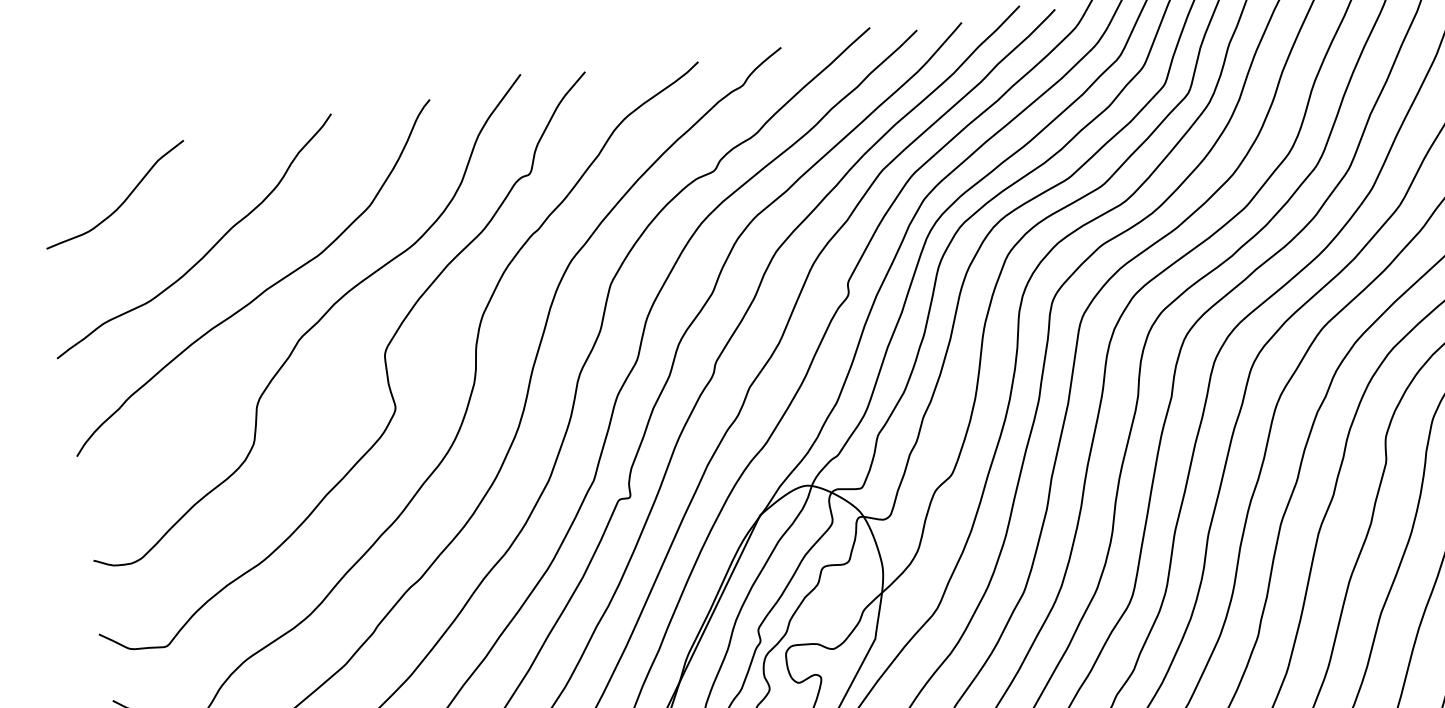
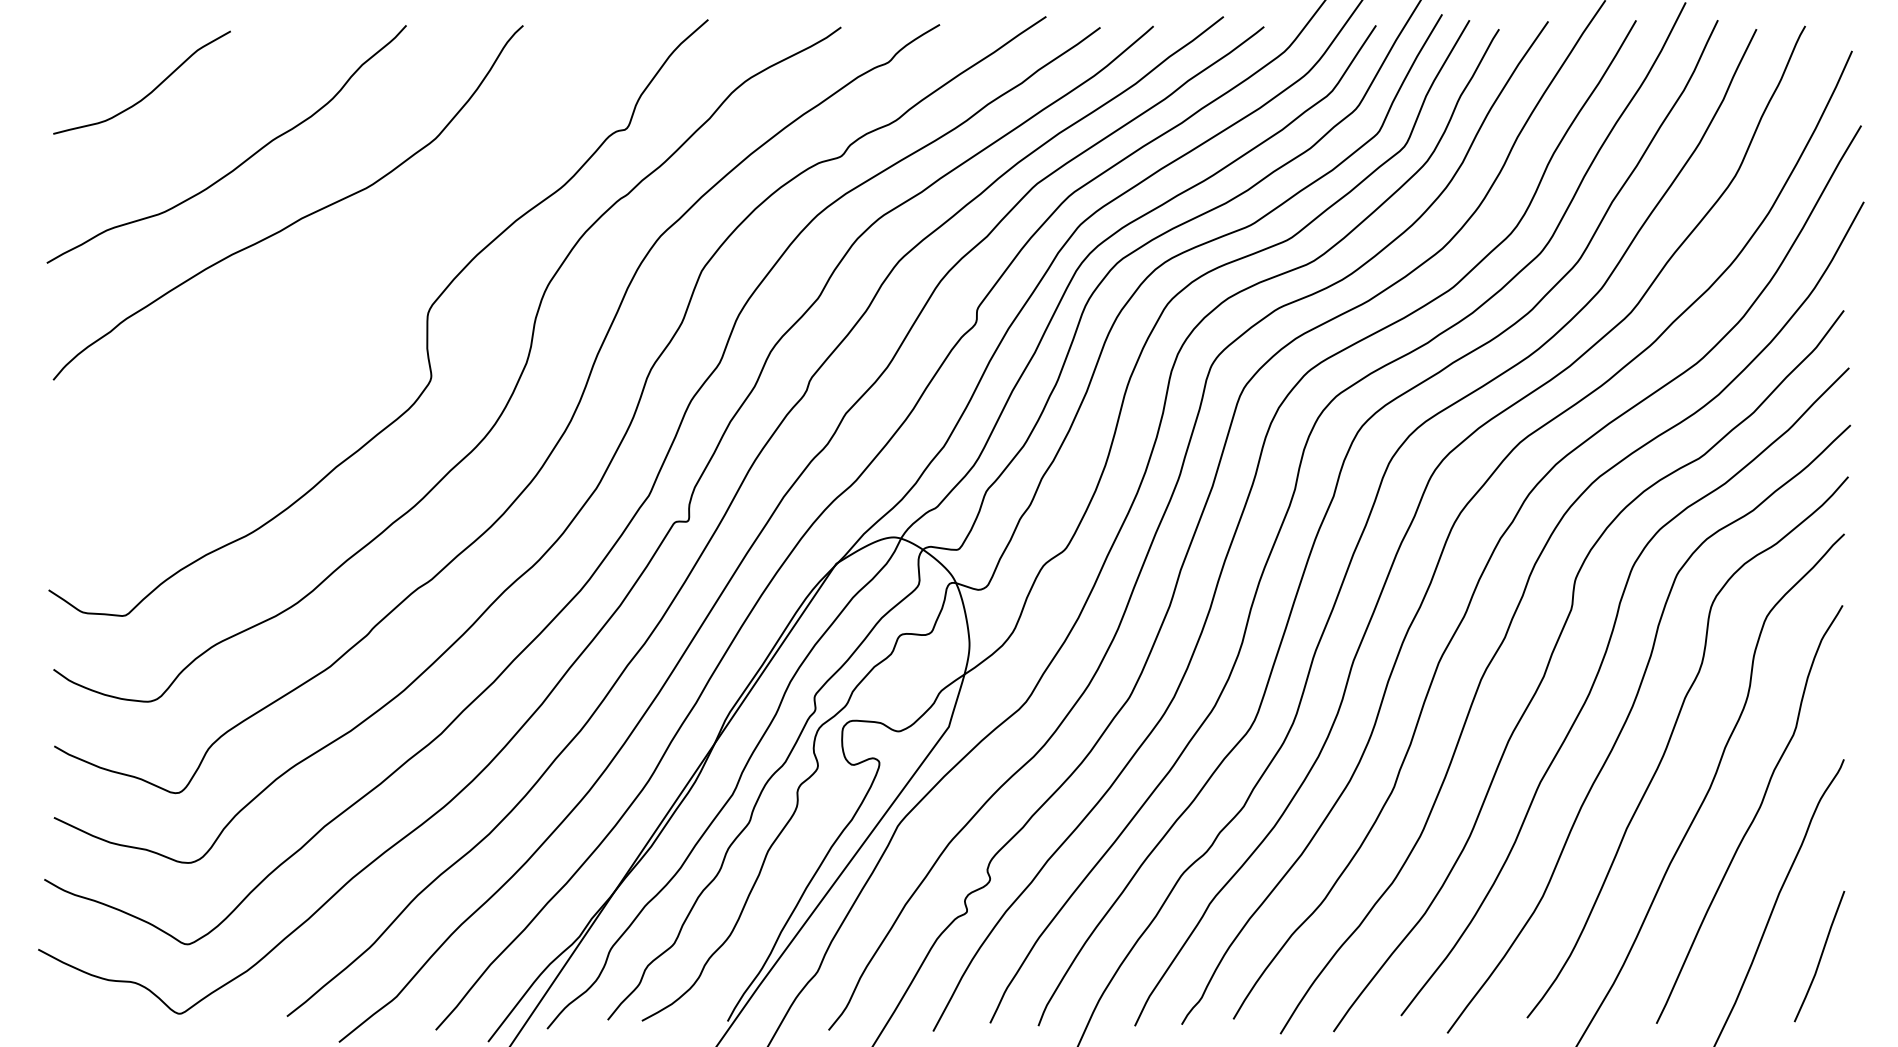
curve: (313, 325) -> (349, 267), removed

